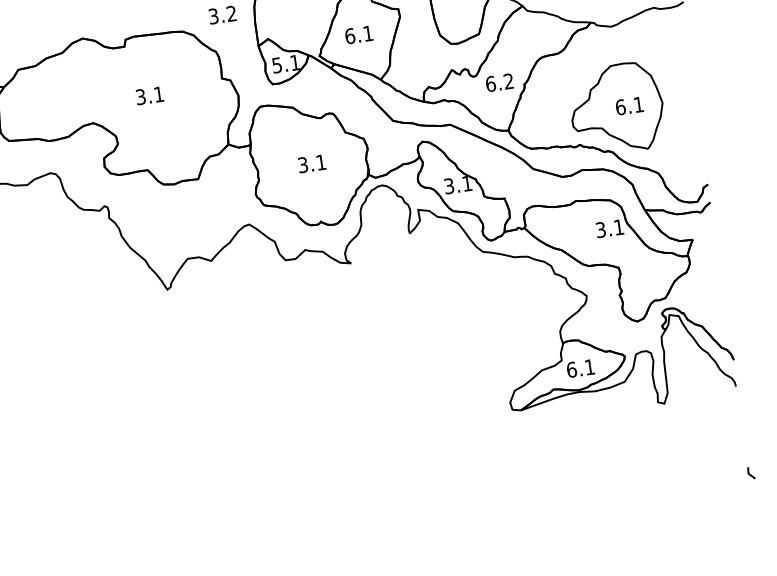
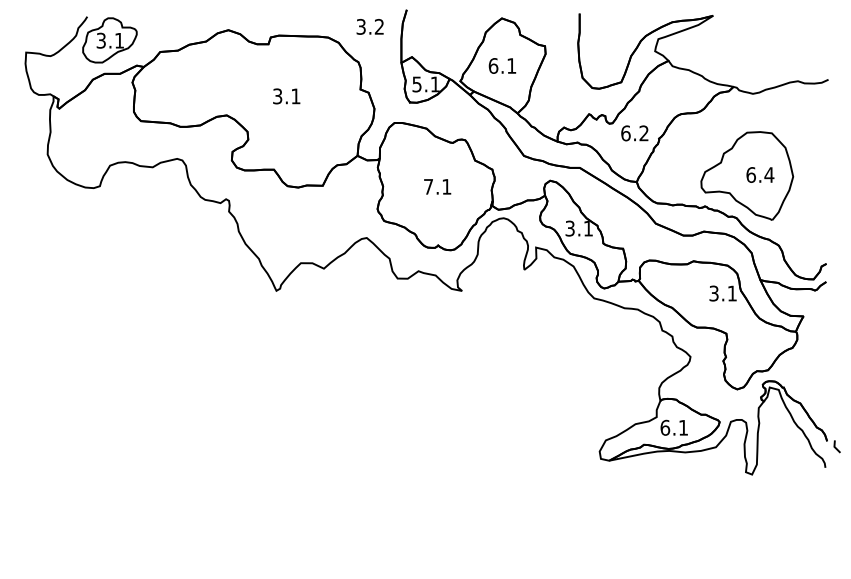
text: (638, 104) -> (769, 174), 6.1 -> 6.4
text: (302, 164) -> (428, 186), 3.1 -> 7.1
line: (749, 473) -> (835, 446), moved

